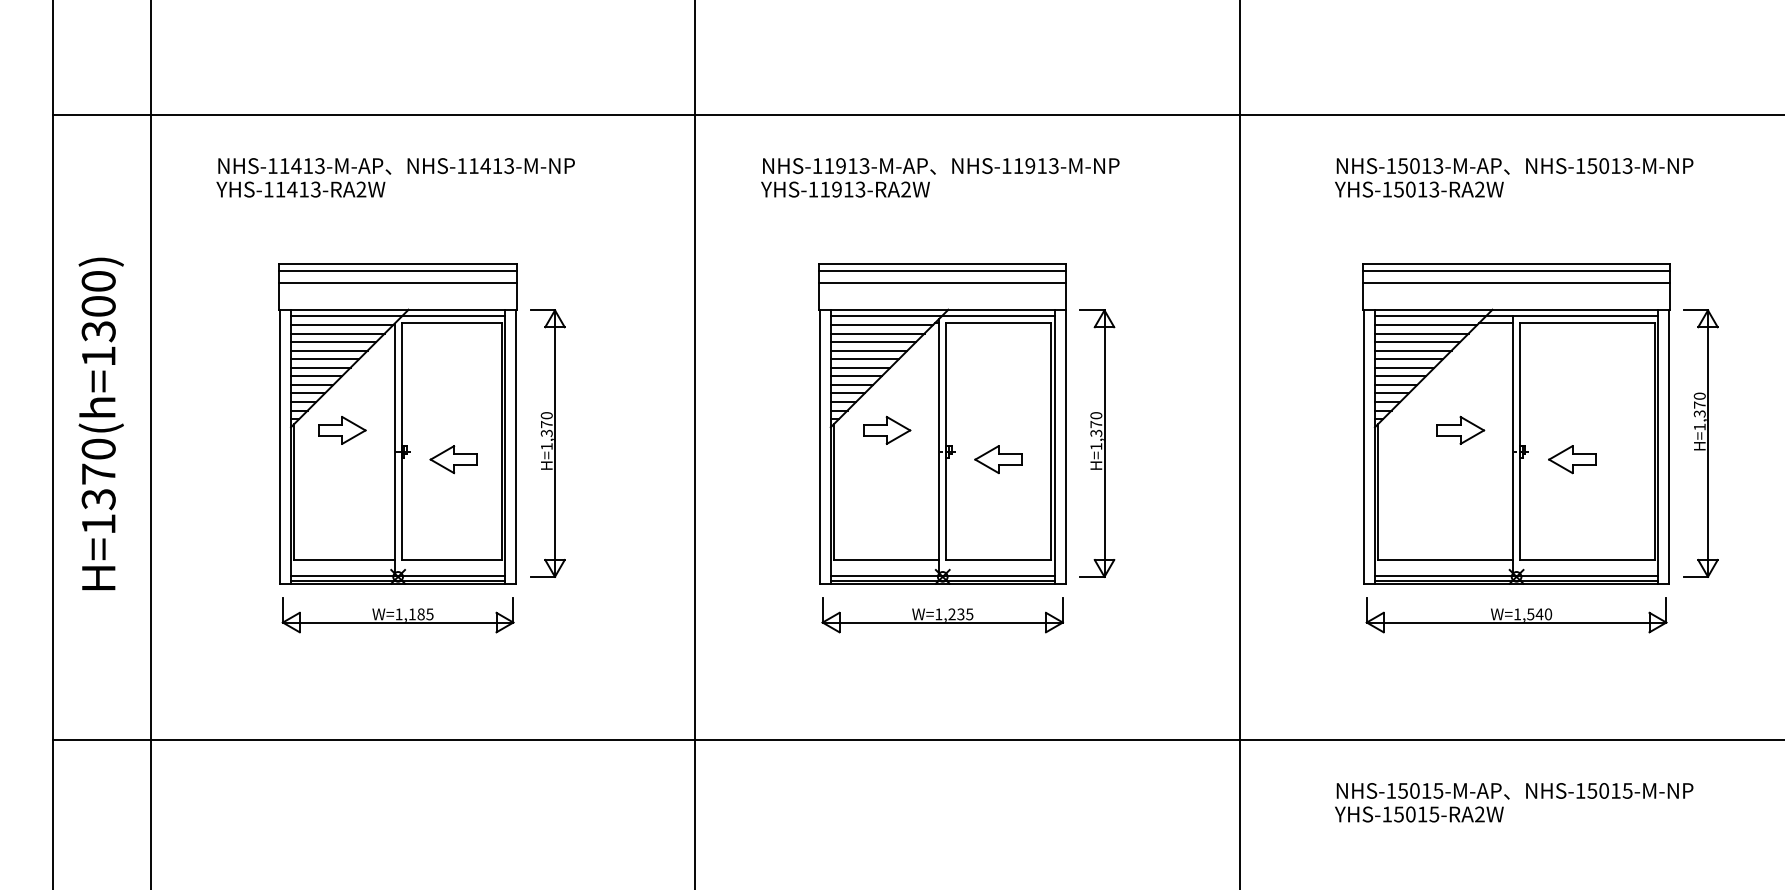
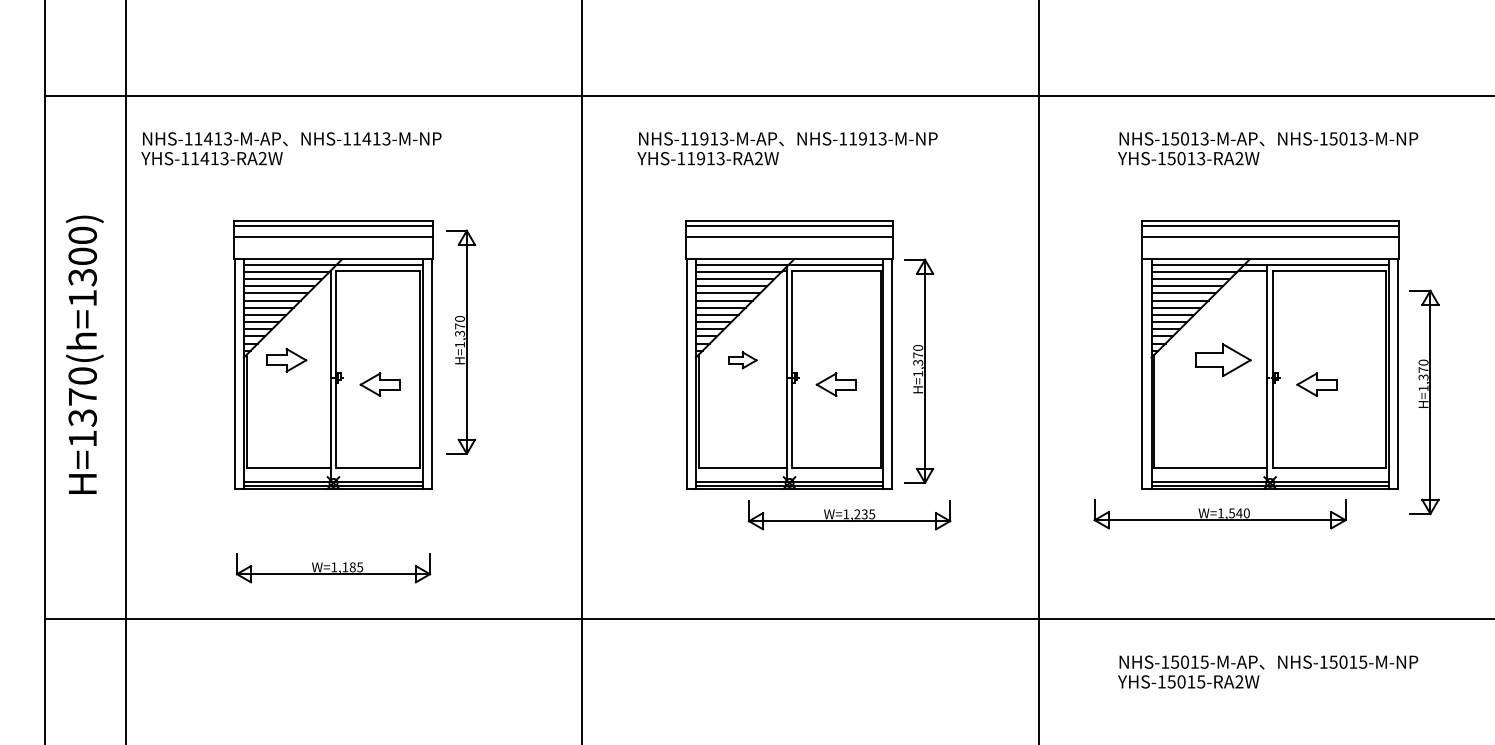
text: (395, 177) -> (291, 148), moved
part: (886, 430) -> (742, 360), size x0.7
part: (1460, 430) -> (1223, 360), size x1.4
part: (548, 442) -> (461, 341), moved
part: (1700, 443) -> (1424, 402), moved
part: (398, 615) -> (333, 568), moved
part: (942, 615) -> (849, 515), moved
part: (1515, 615) -> (1219, 514), moved

